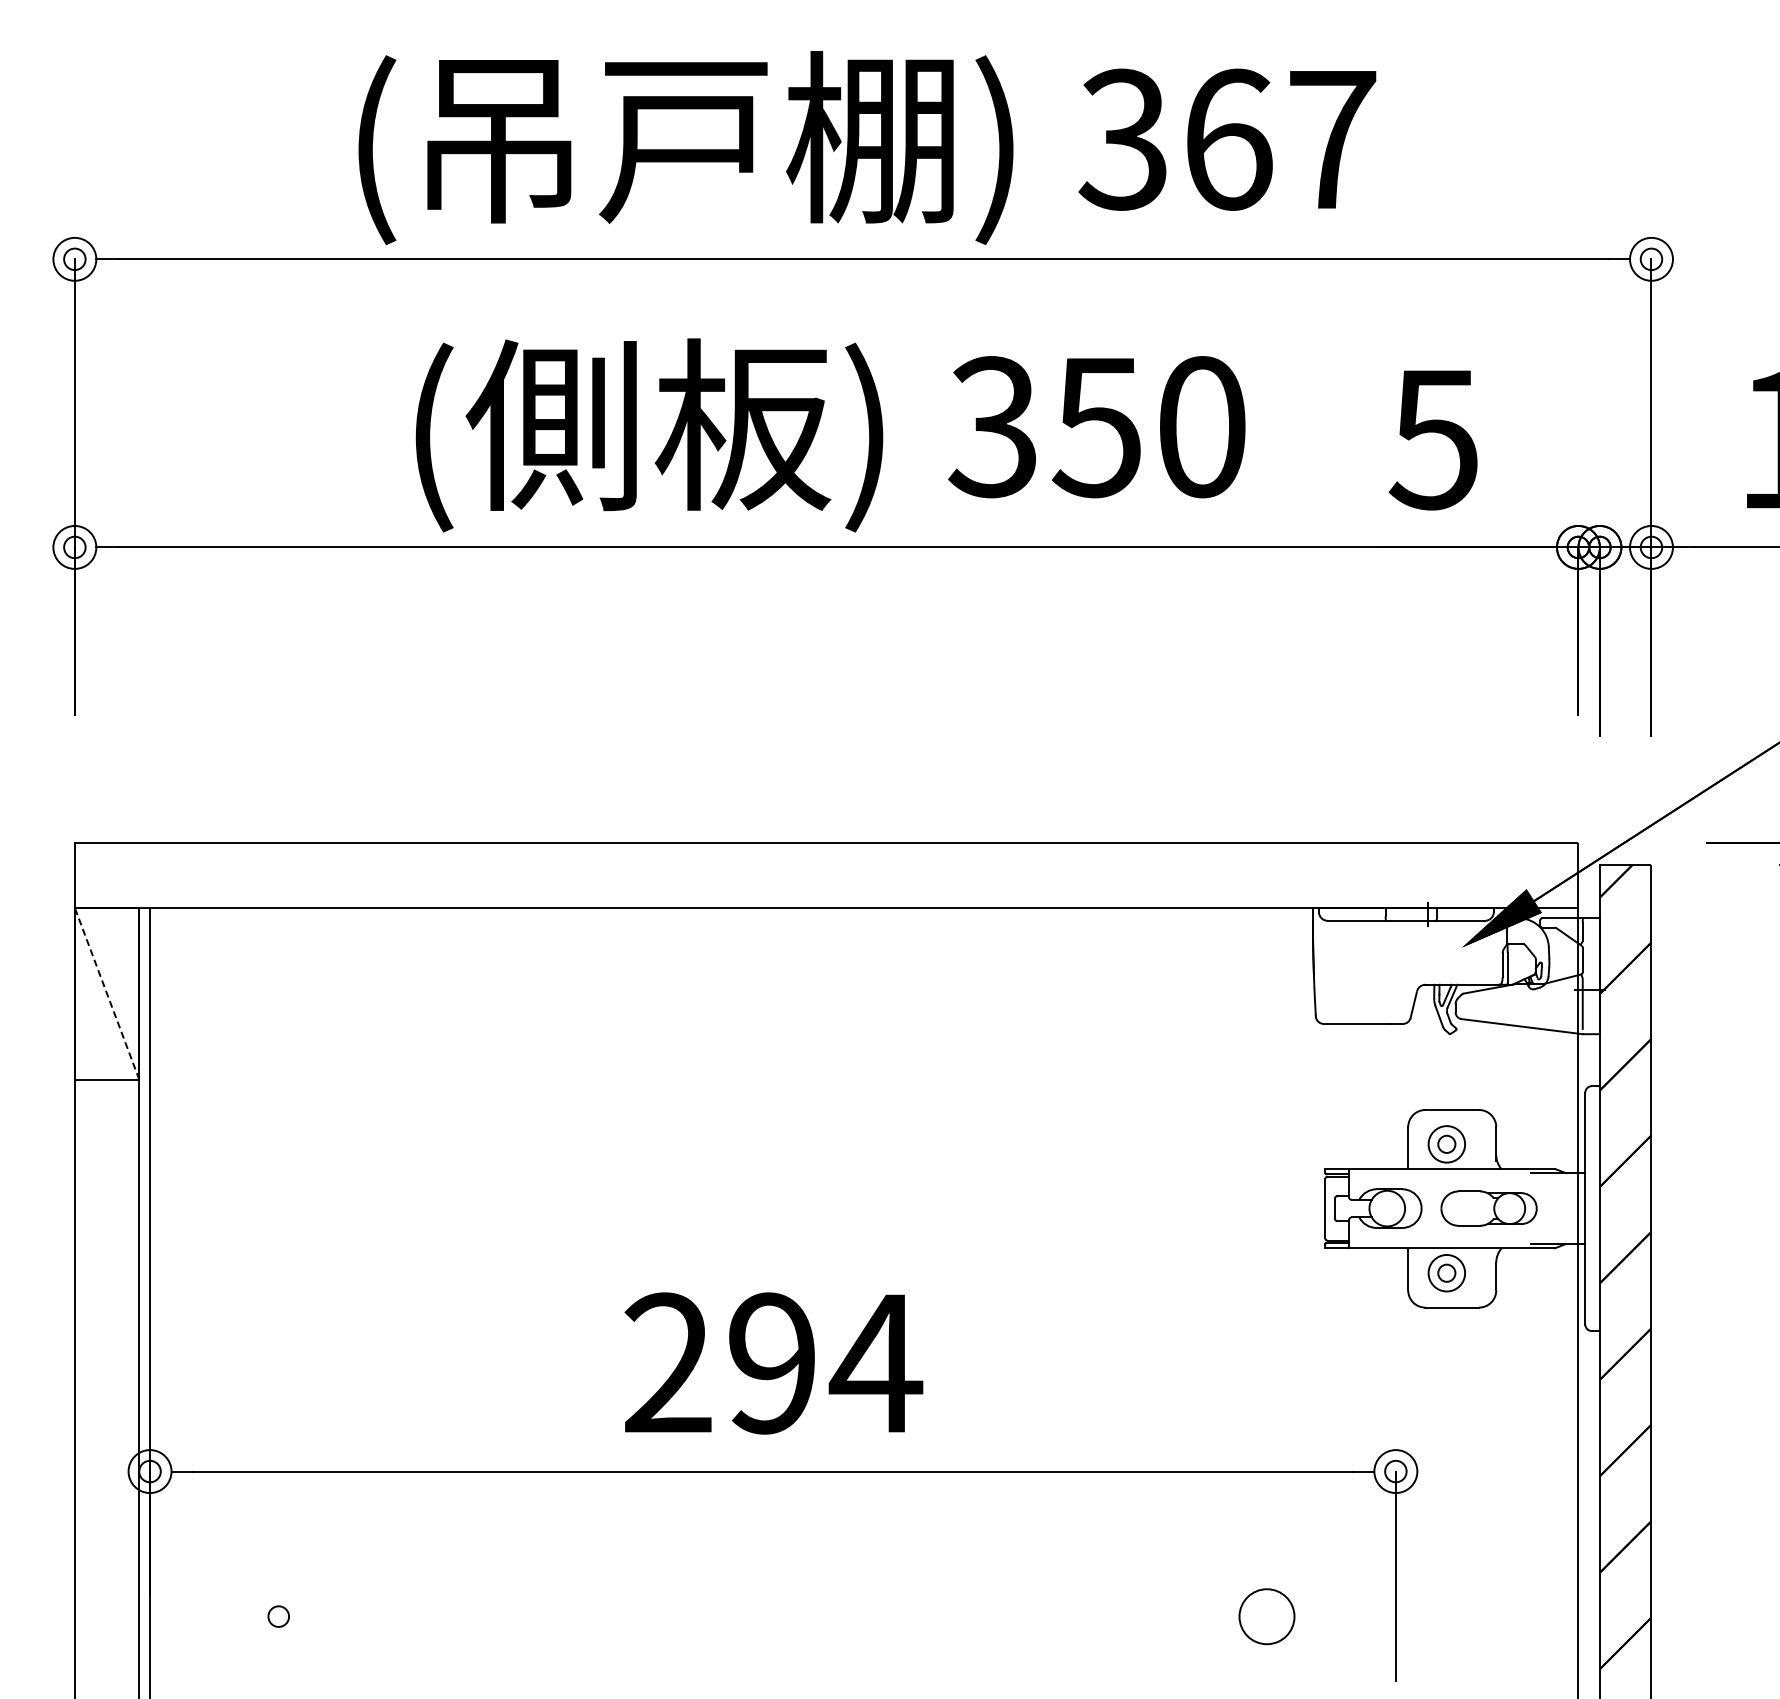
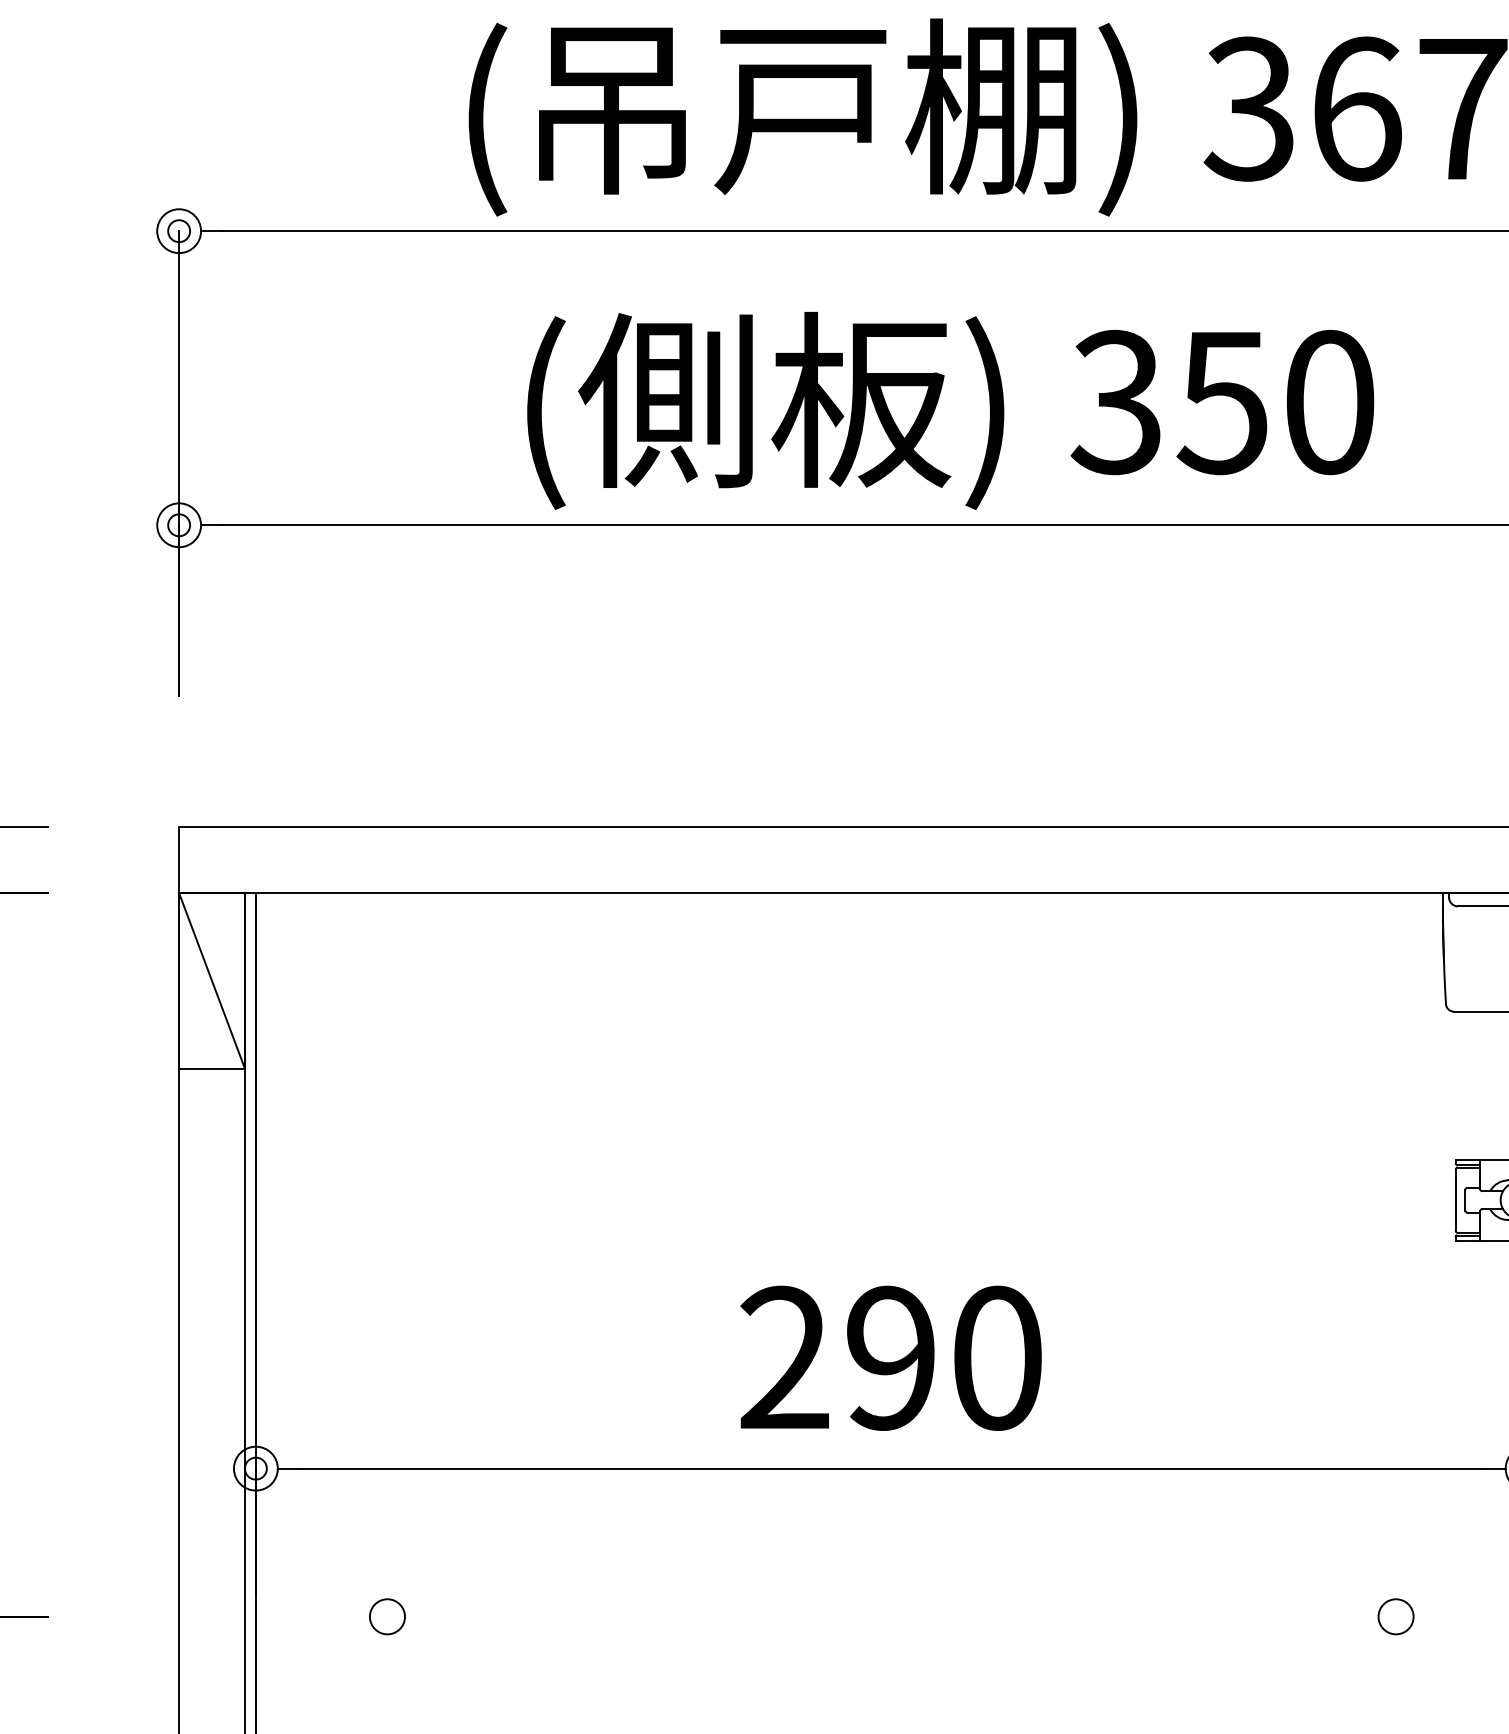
line: (107, 993) -> (212, 980), dashed -> solid
text: (875, 1363) -> (996, 1358), 294 -> 290
circle: (278, 1616) -> (387, 1616), size x1.67
circle: (1266, 1616) -> (1395, 1616), size x0.62

